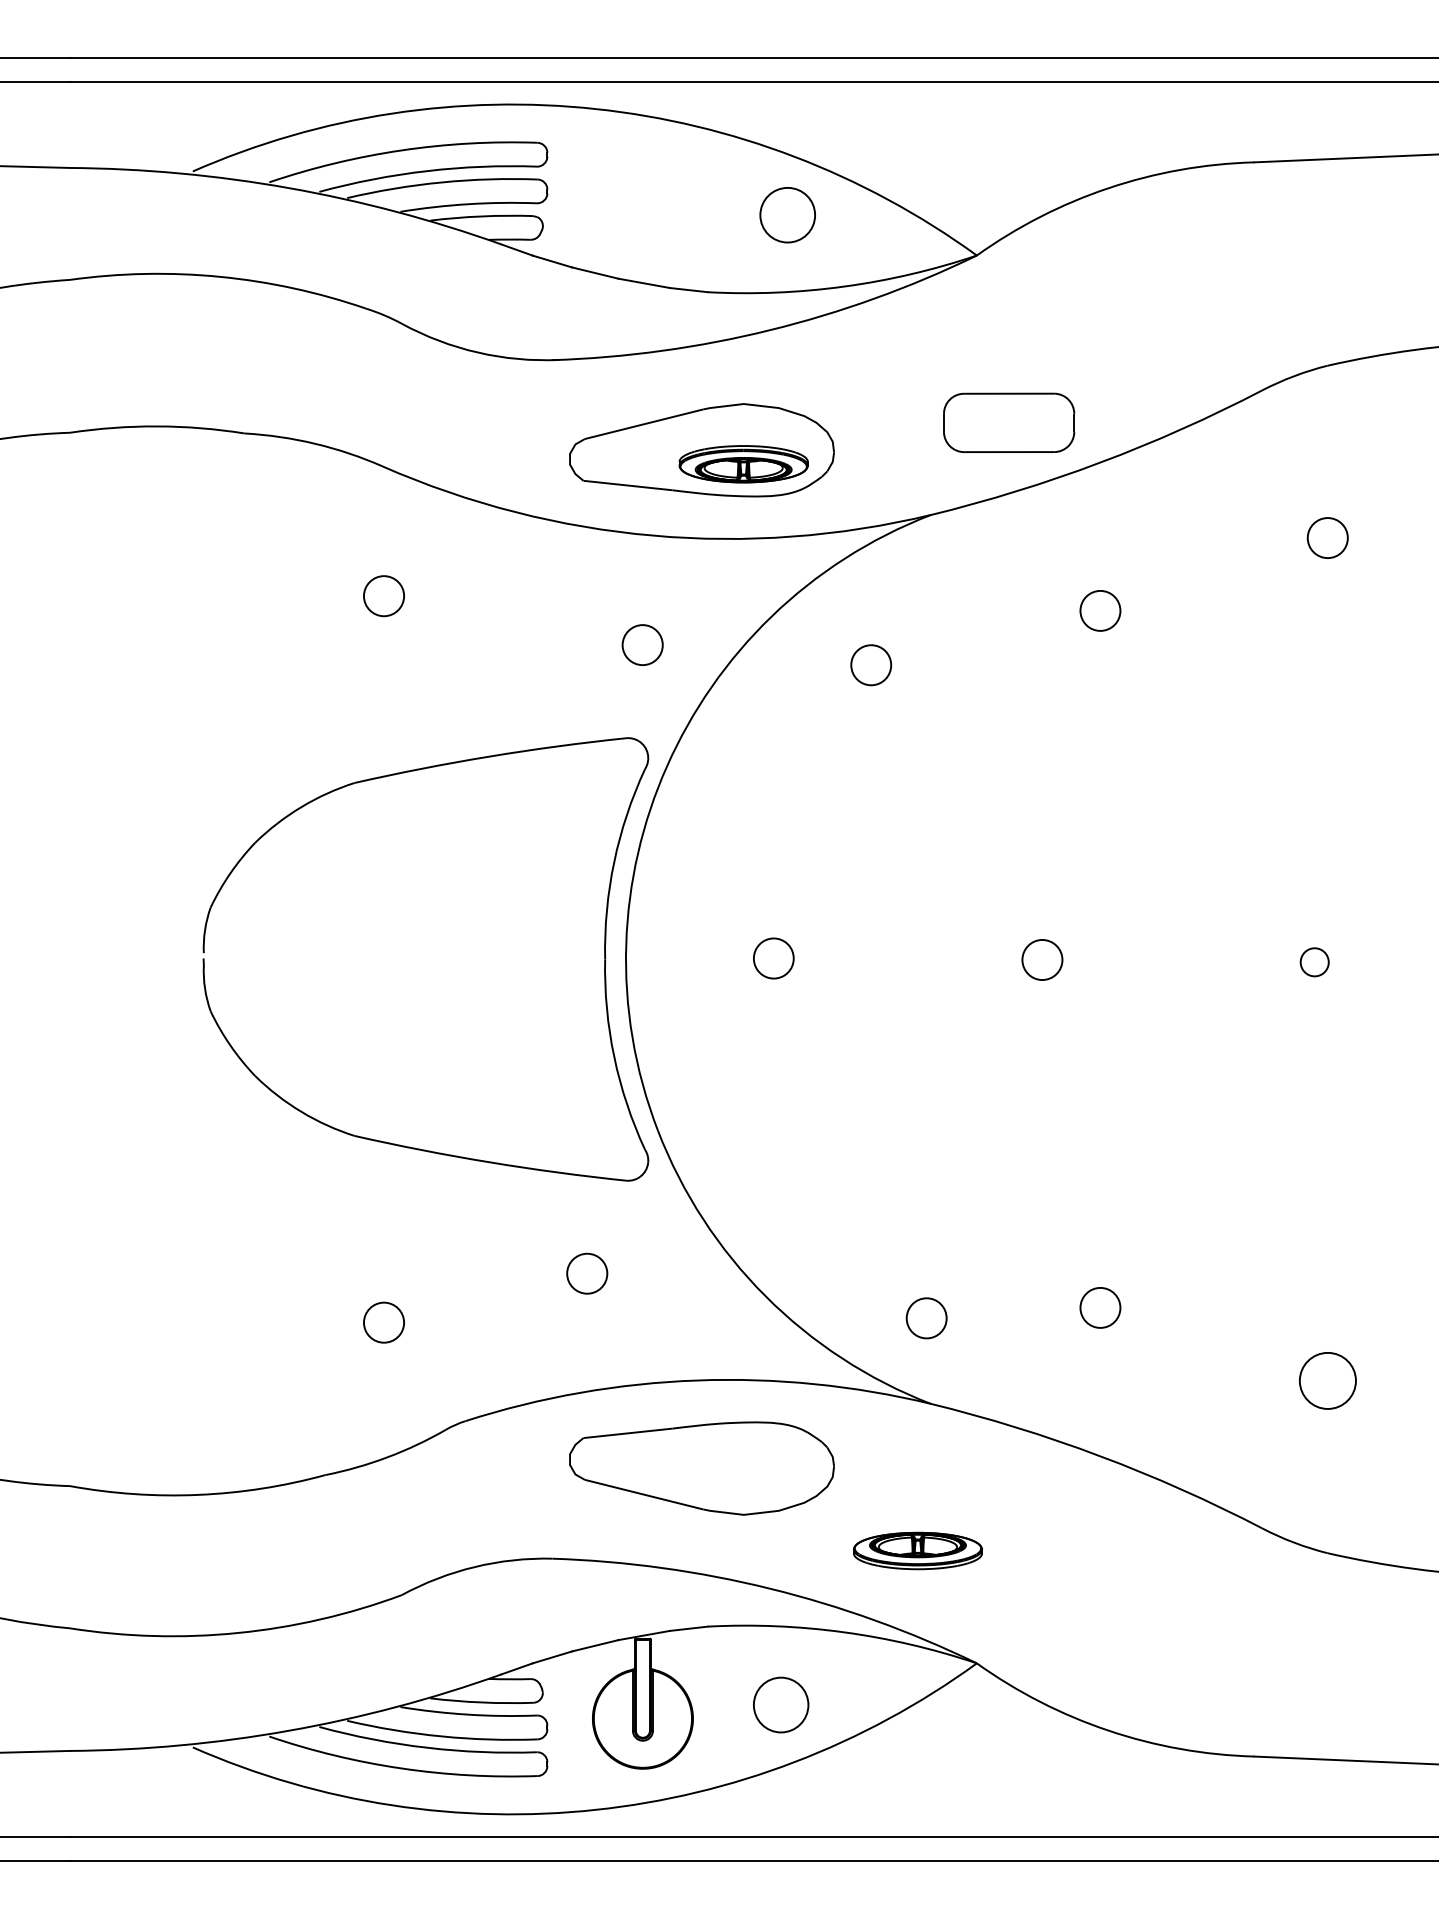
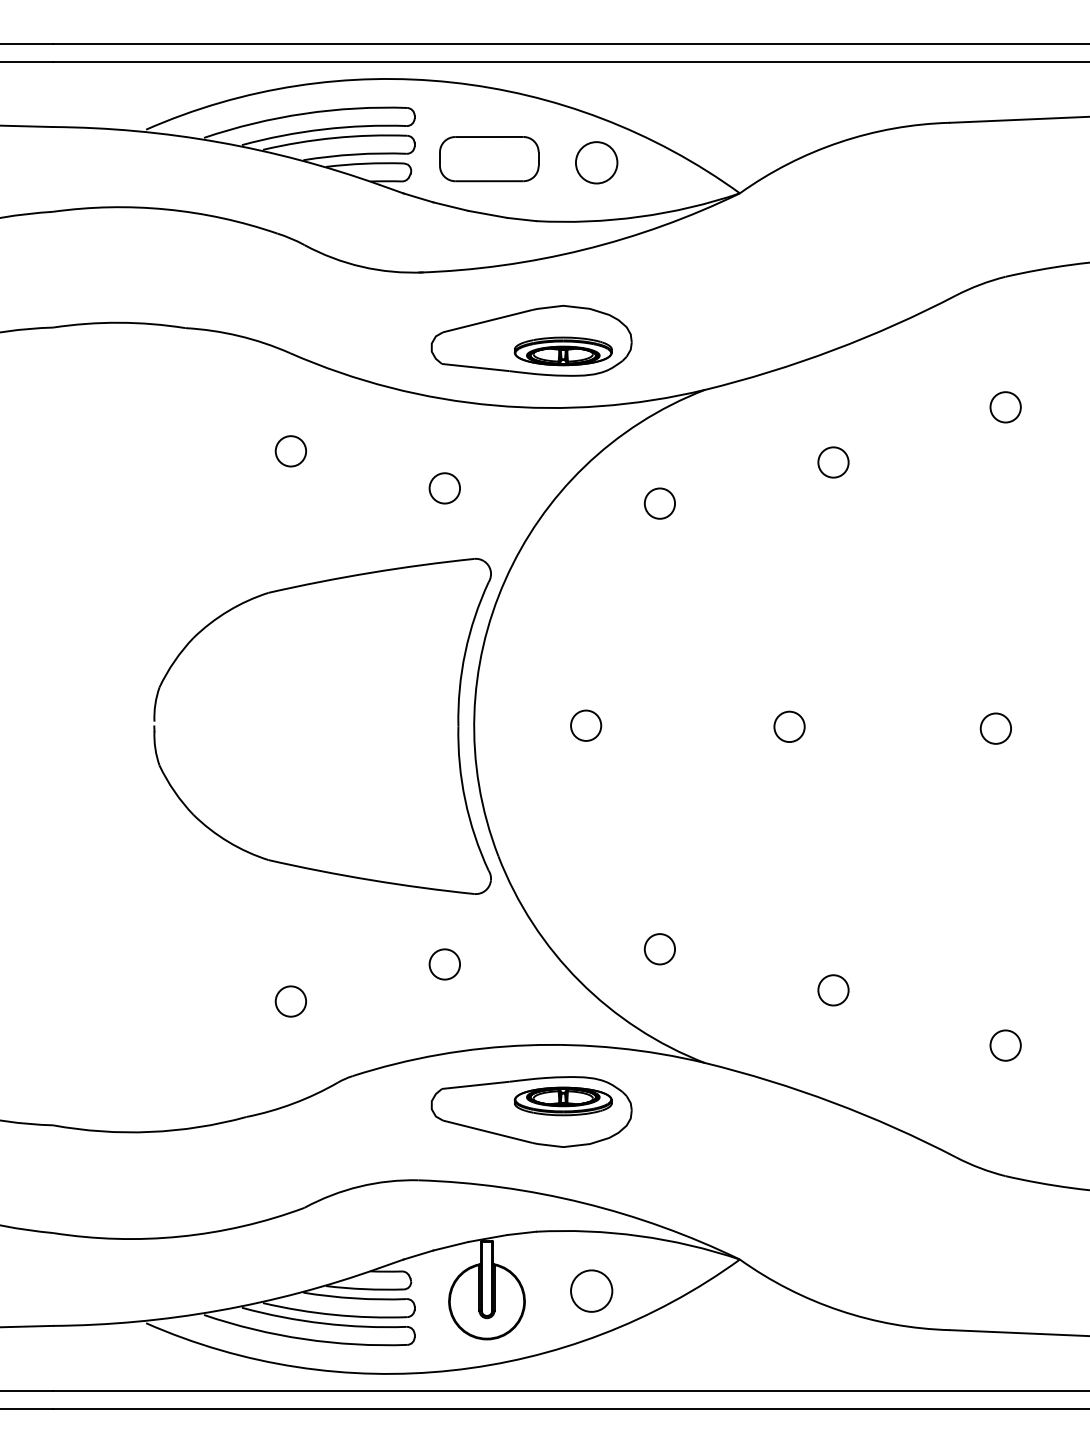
part: (1009, 423) -> (489, 159), moved
part: (642, 645) -> (444, 488), moved
part: (1314, 962) -> (995, 728), size x1.43
part: (926, 1318) -> (659, 949), moved
part: (1327, 1380) -> (1005, 1045), size x0.71
part: (916, 1551) -> (562, 1101), moved

